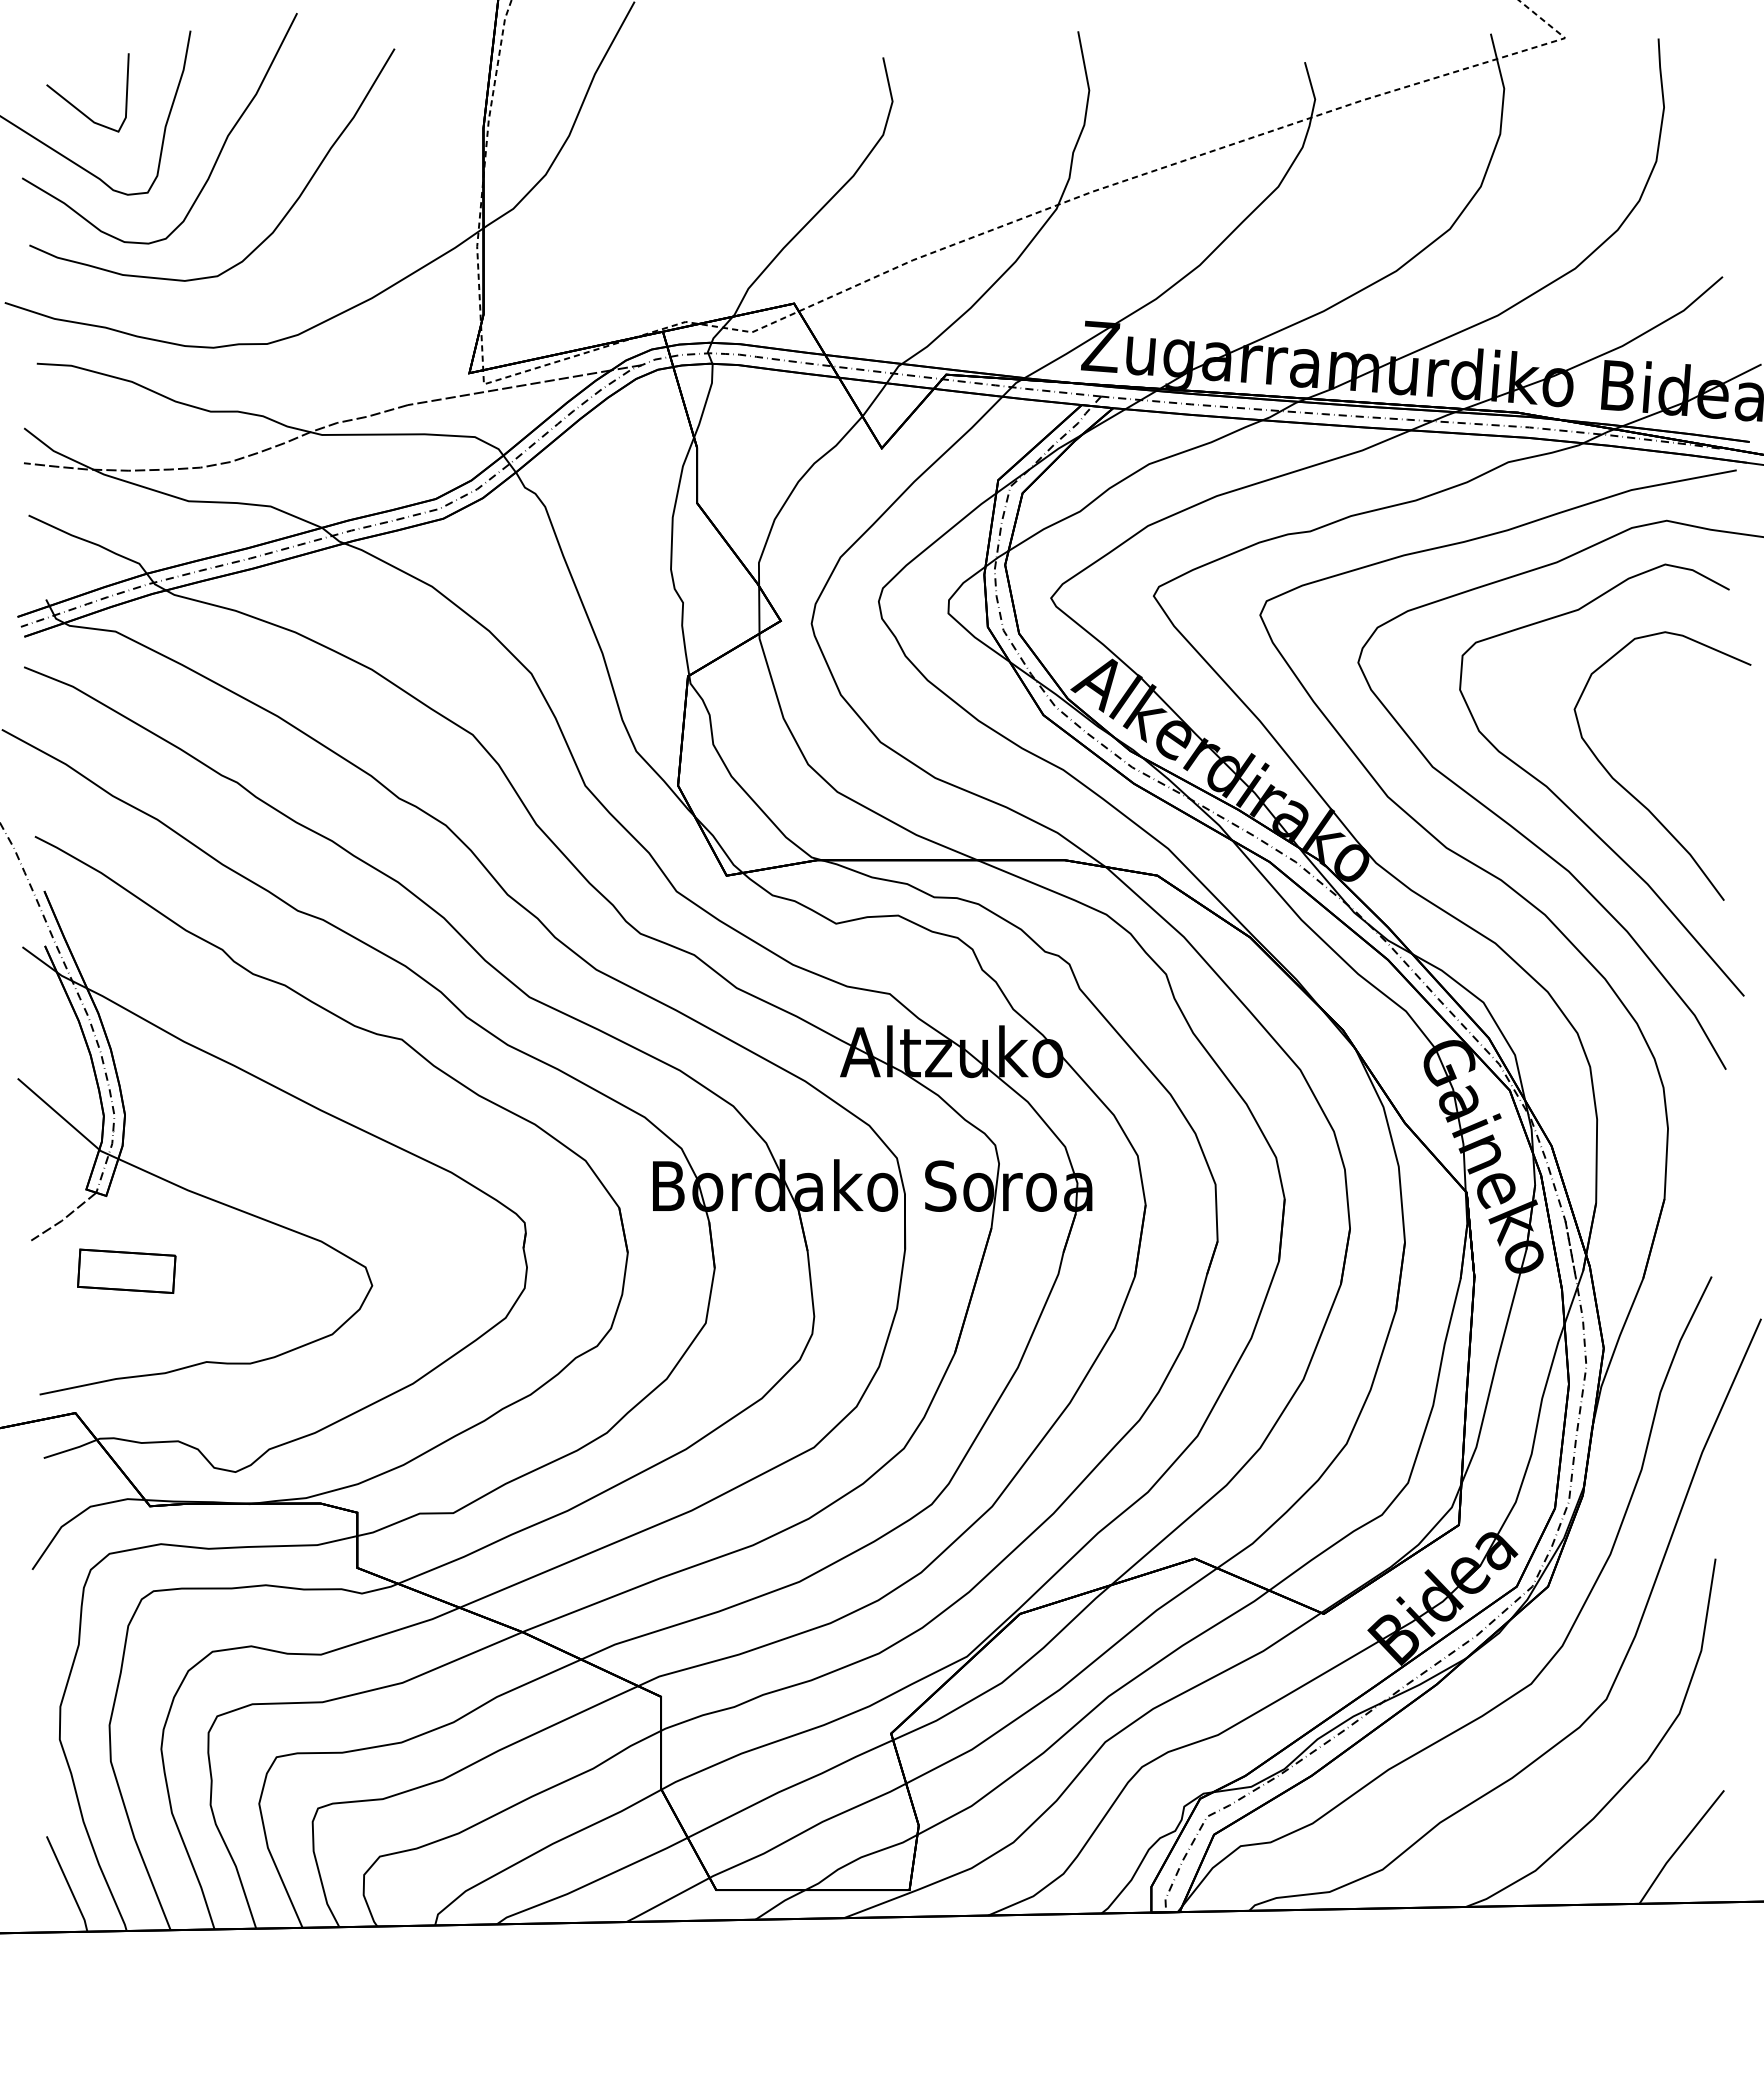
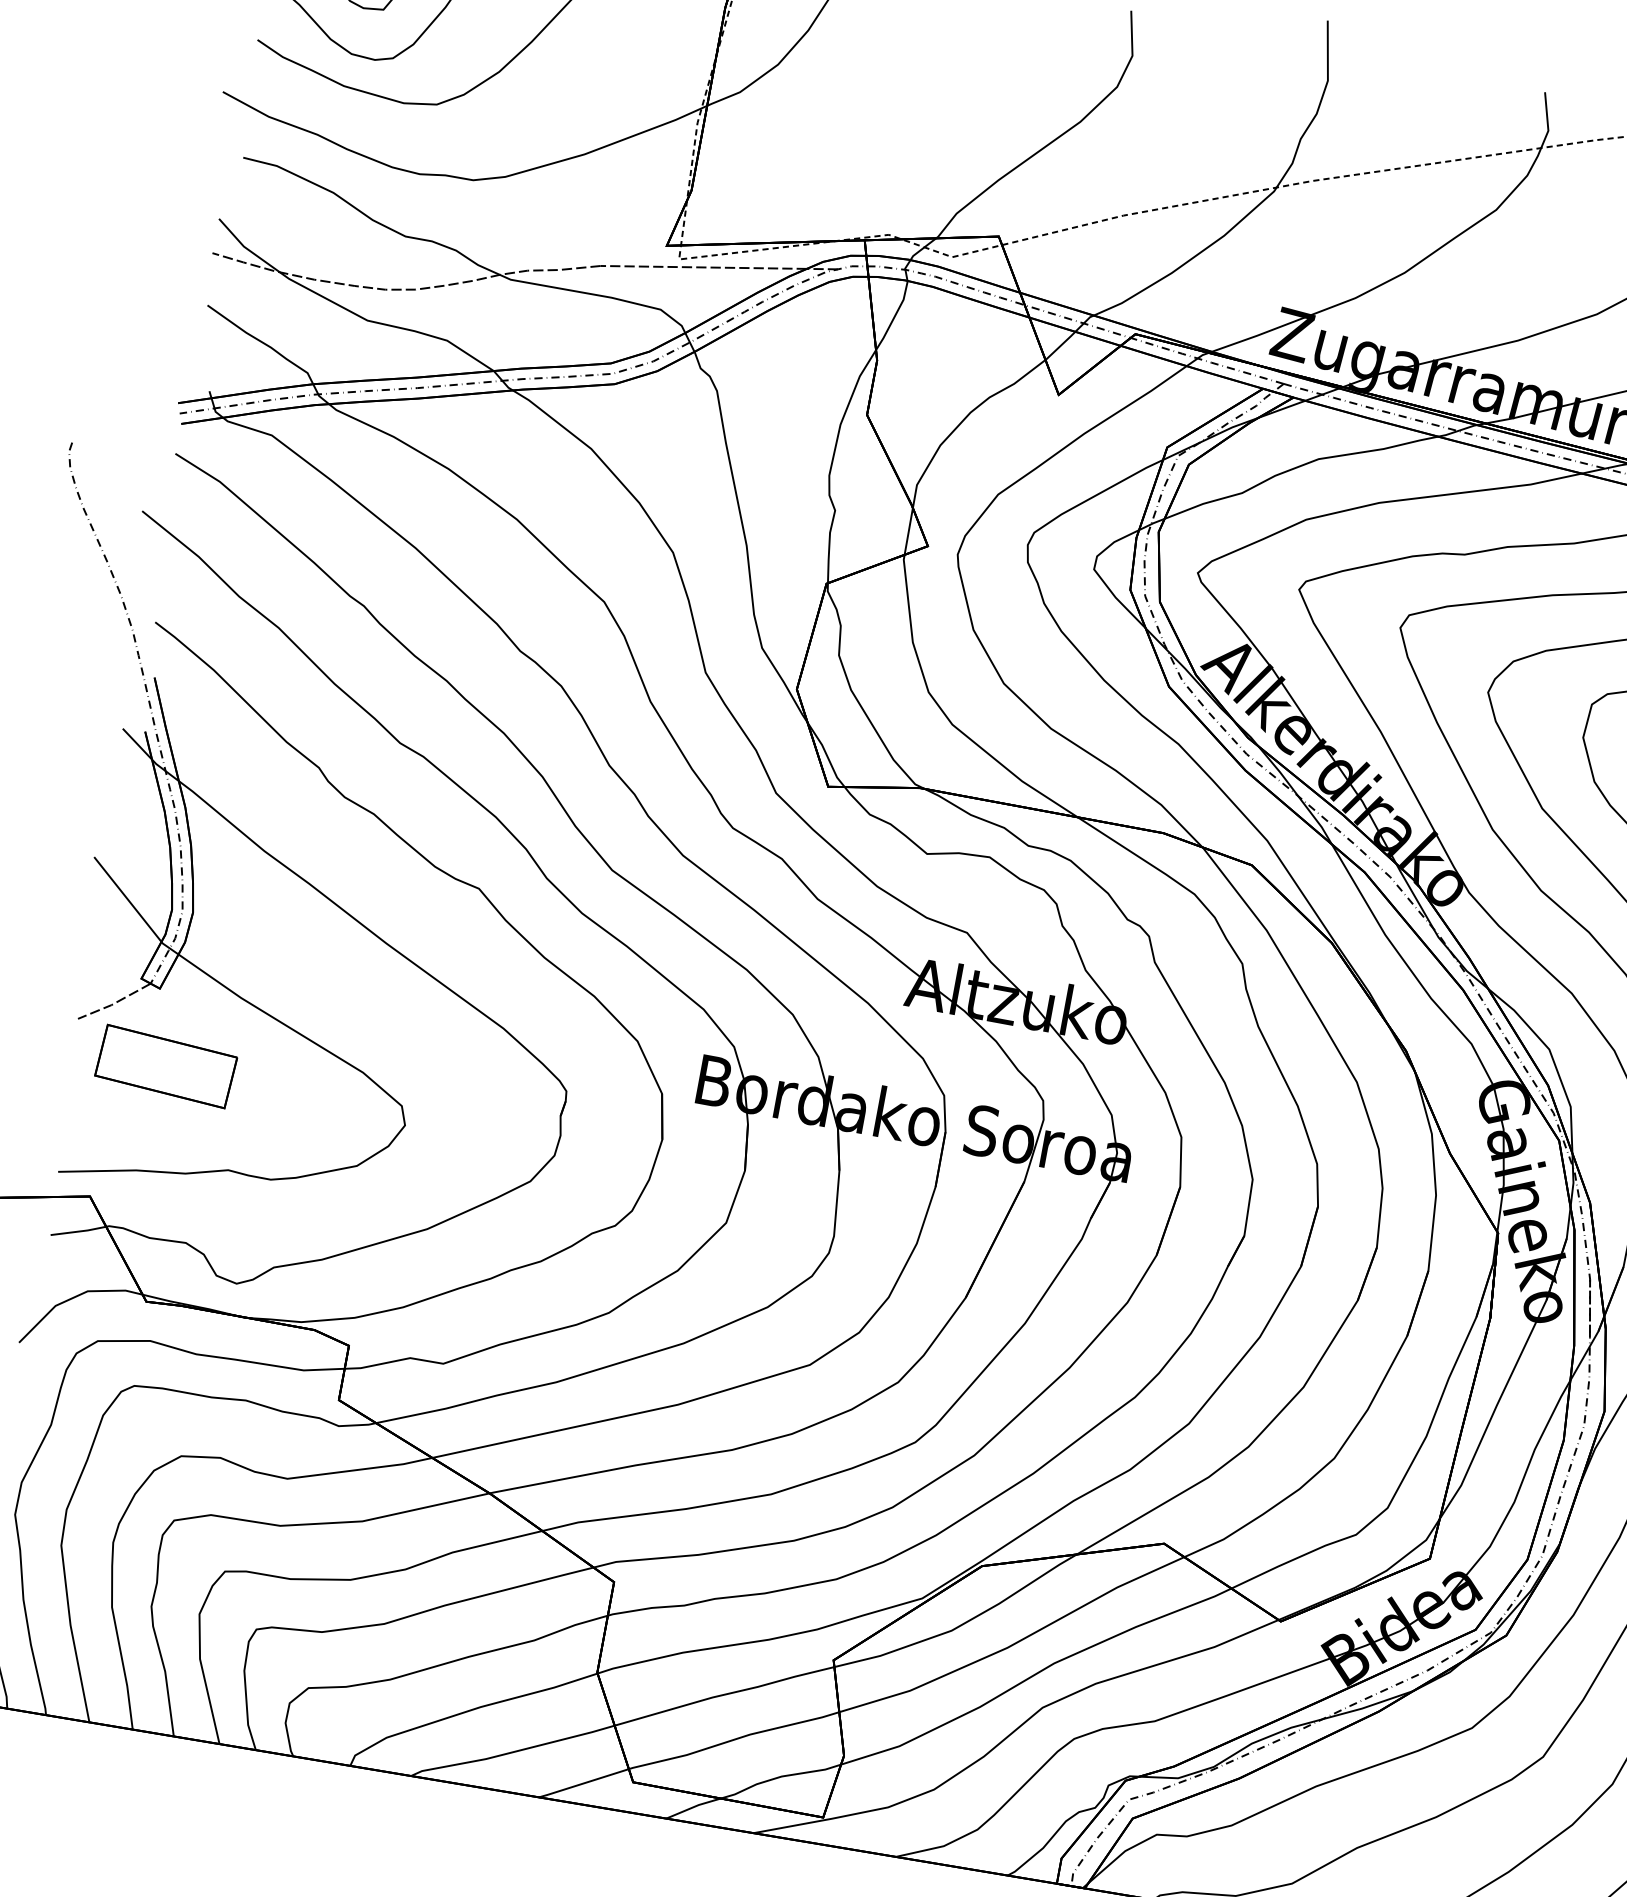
part: (126, 1270) -> (166, 1065), size x1.4

